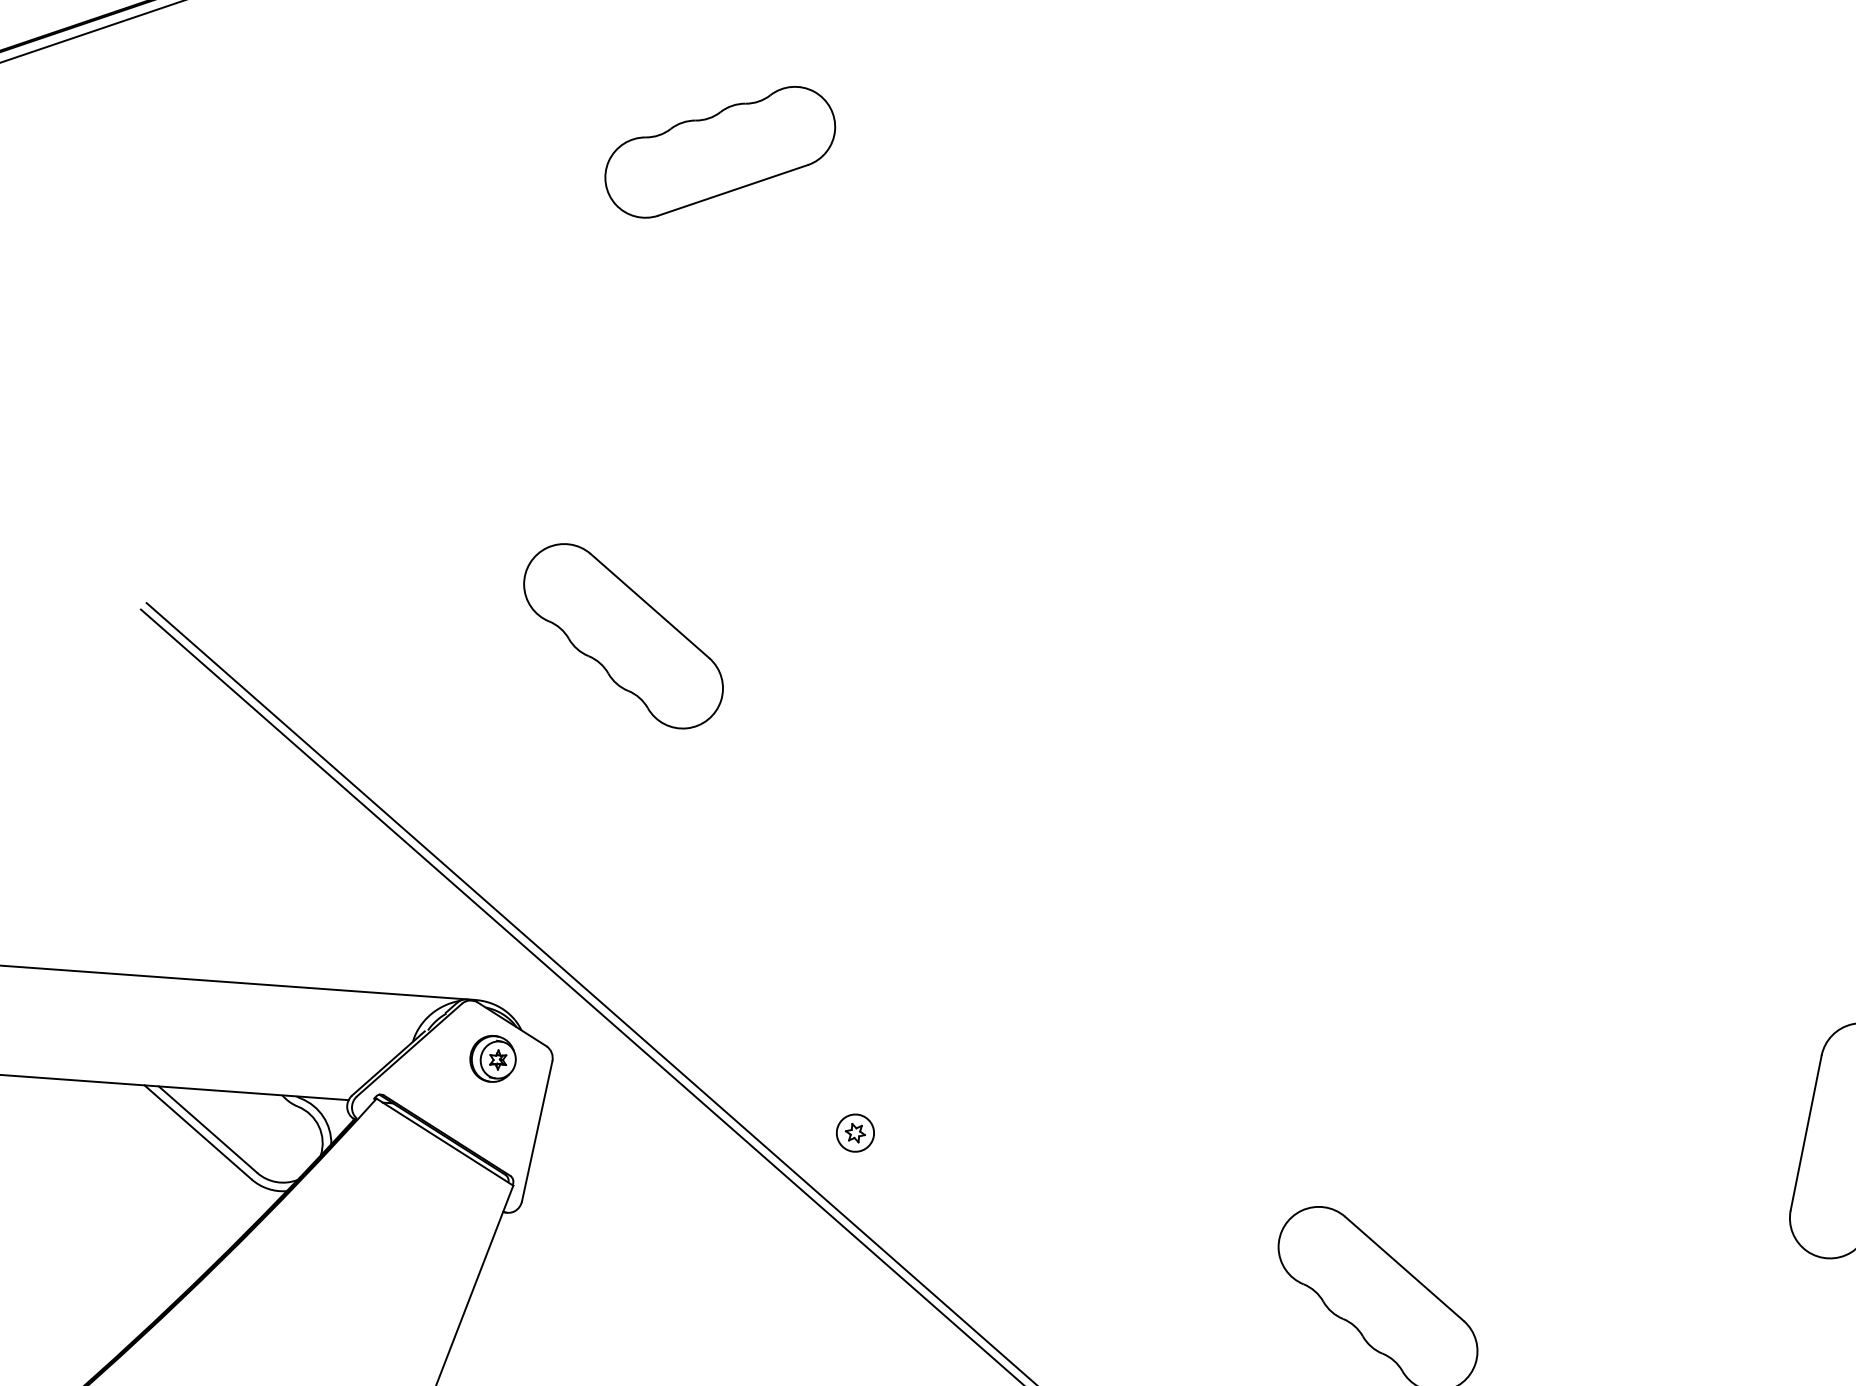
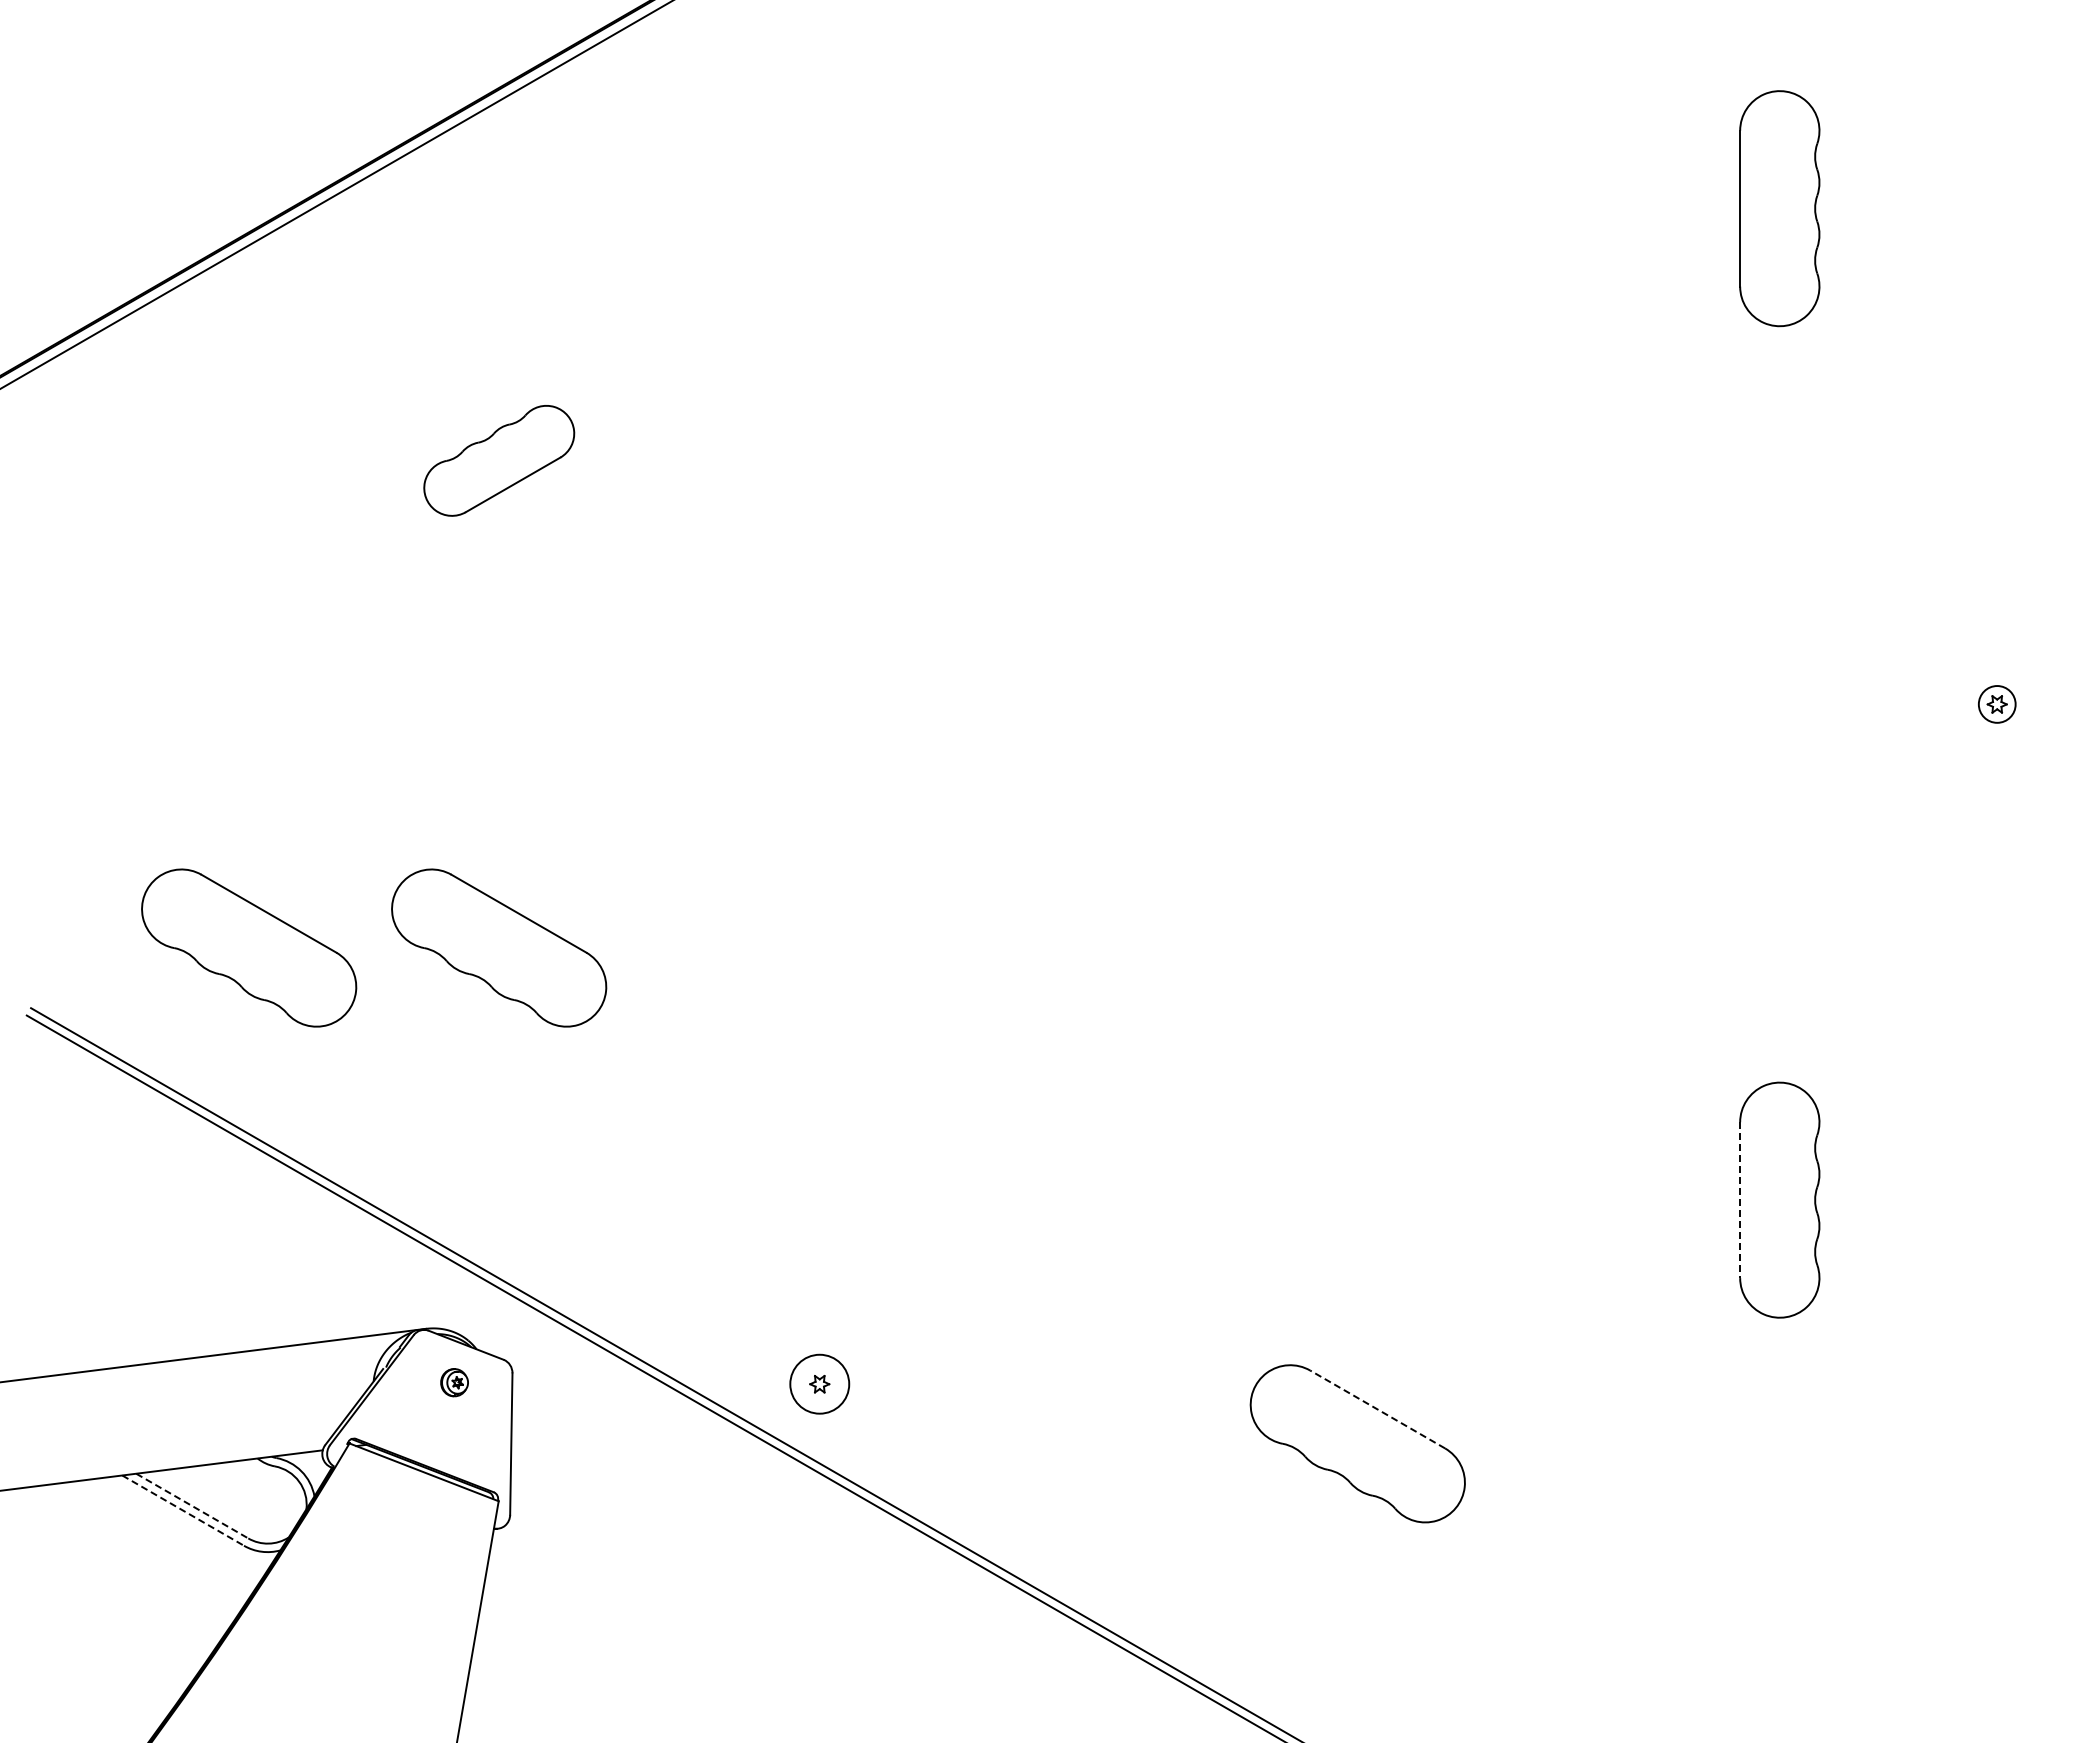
part: (720, 152) -> (499, 460), size x0.7
part: (375, 586) -> (249, 947), added
part: (492, 1058) -> (454, 1382), size x0.6
line: (208, 1130) -> (192, 1506), solid -> dashed
line: (198, 1132) -> (183, 1510), solid -> dashed
circle: (855, 1132) -> (819, 1383), size x1.6
line: (1806, 1133) -> (1740, 1200), solid -> dashed
line: (1404, 1268) -> (1377, 1409), solid -> dashed

